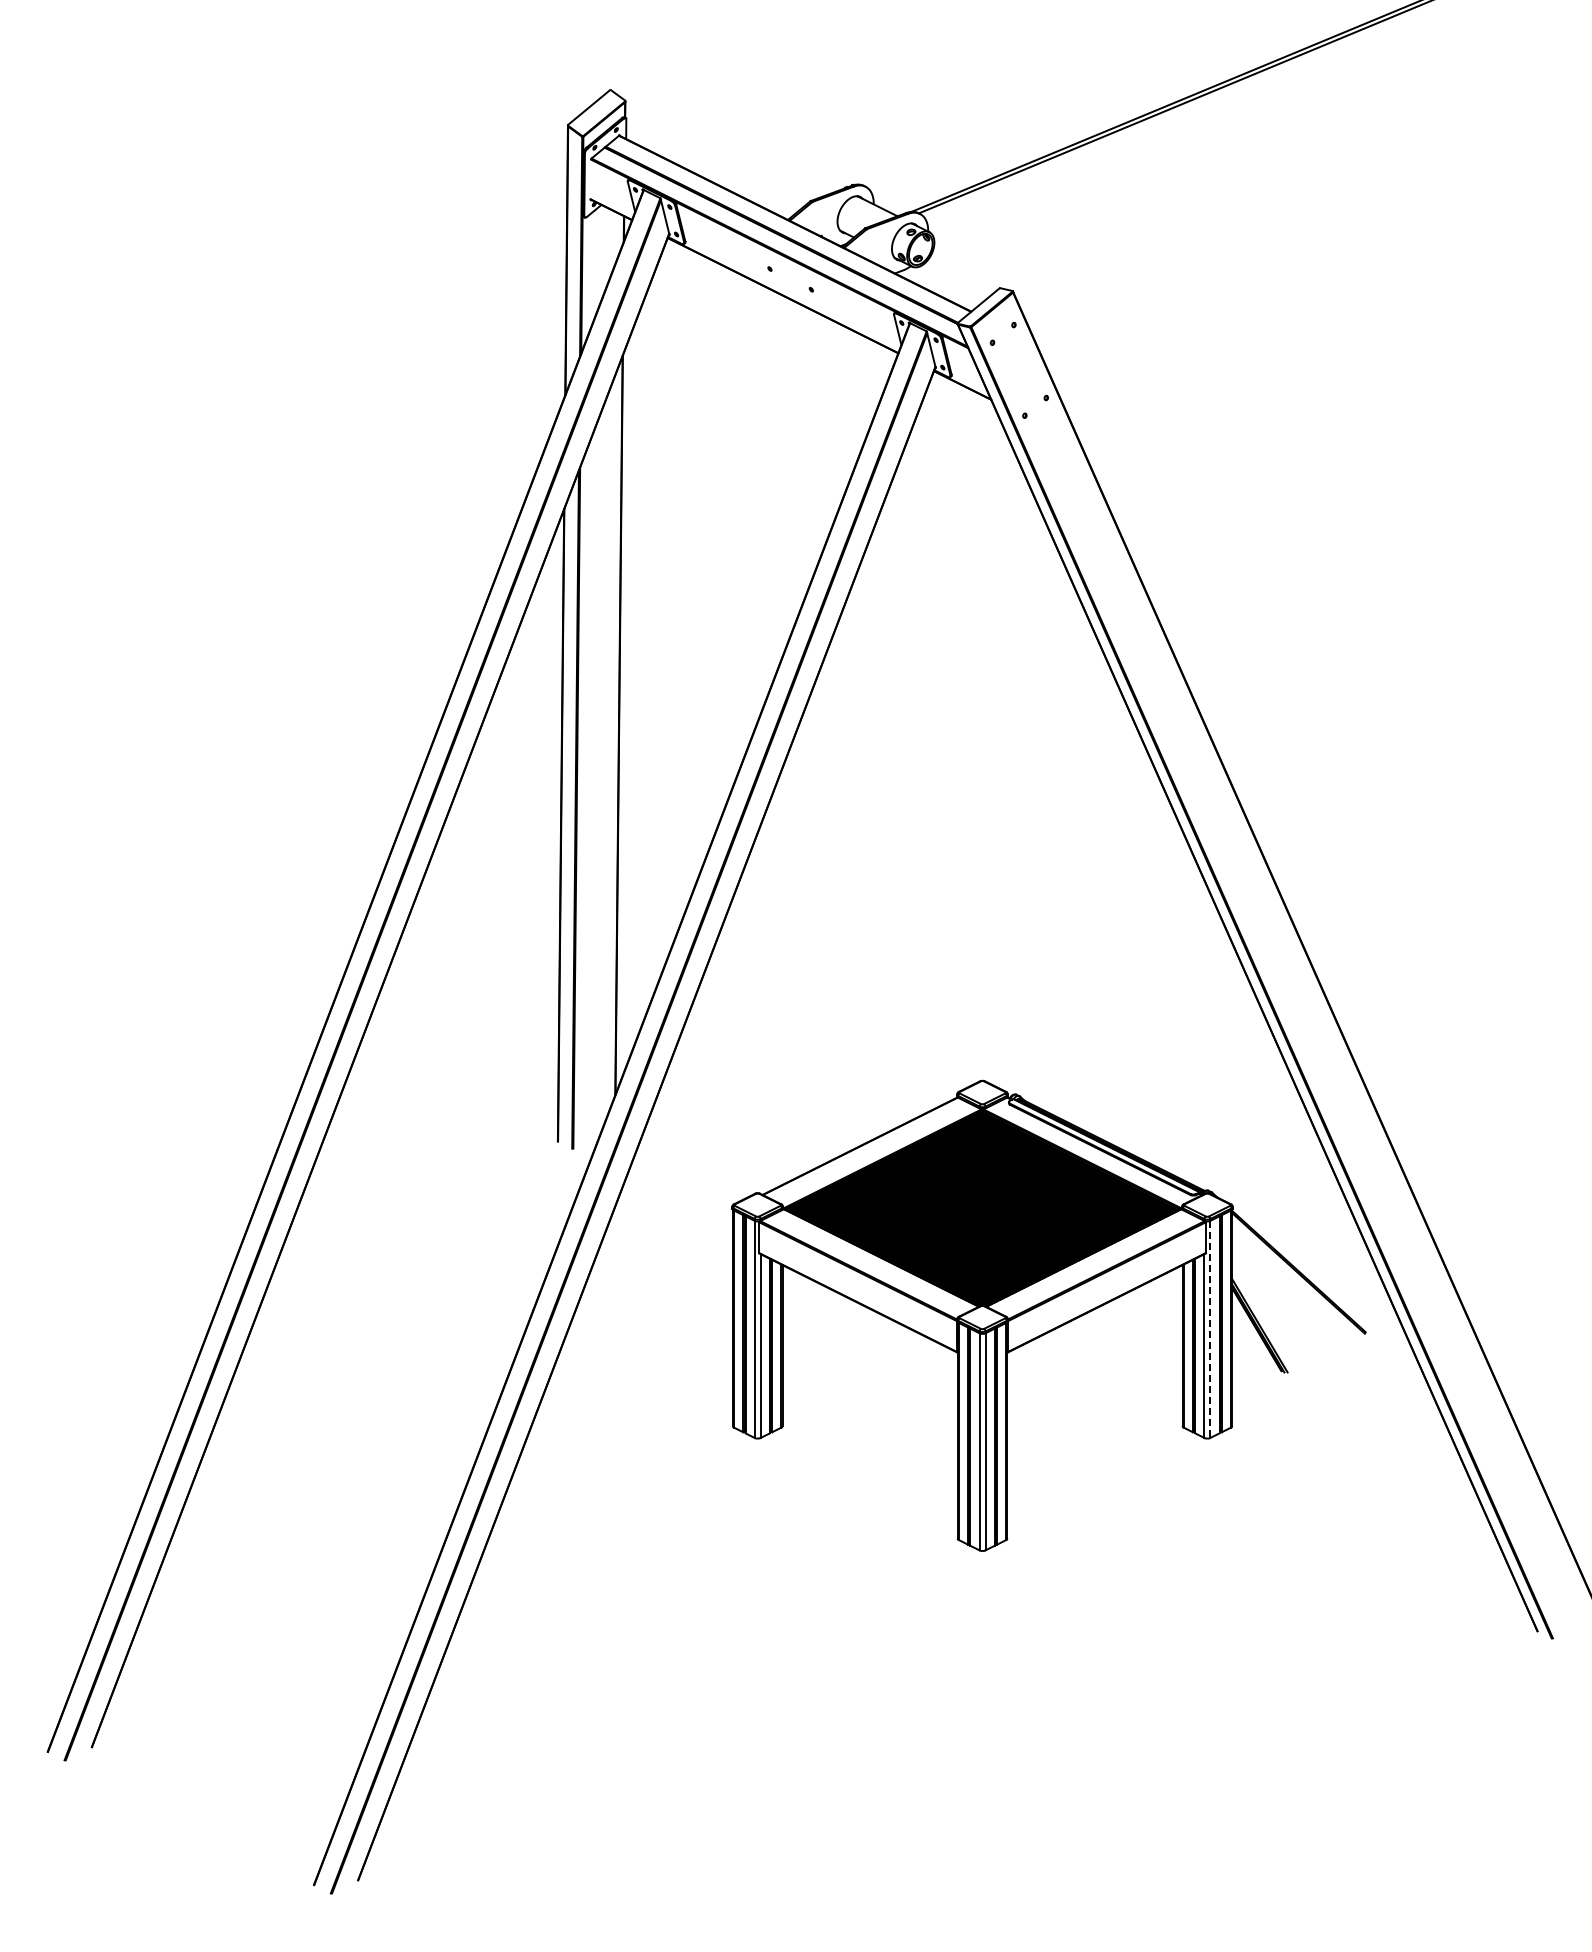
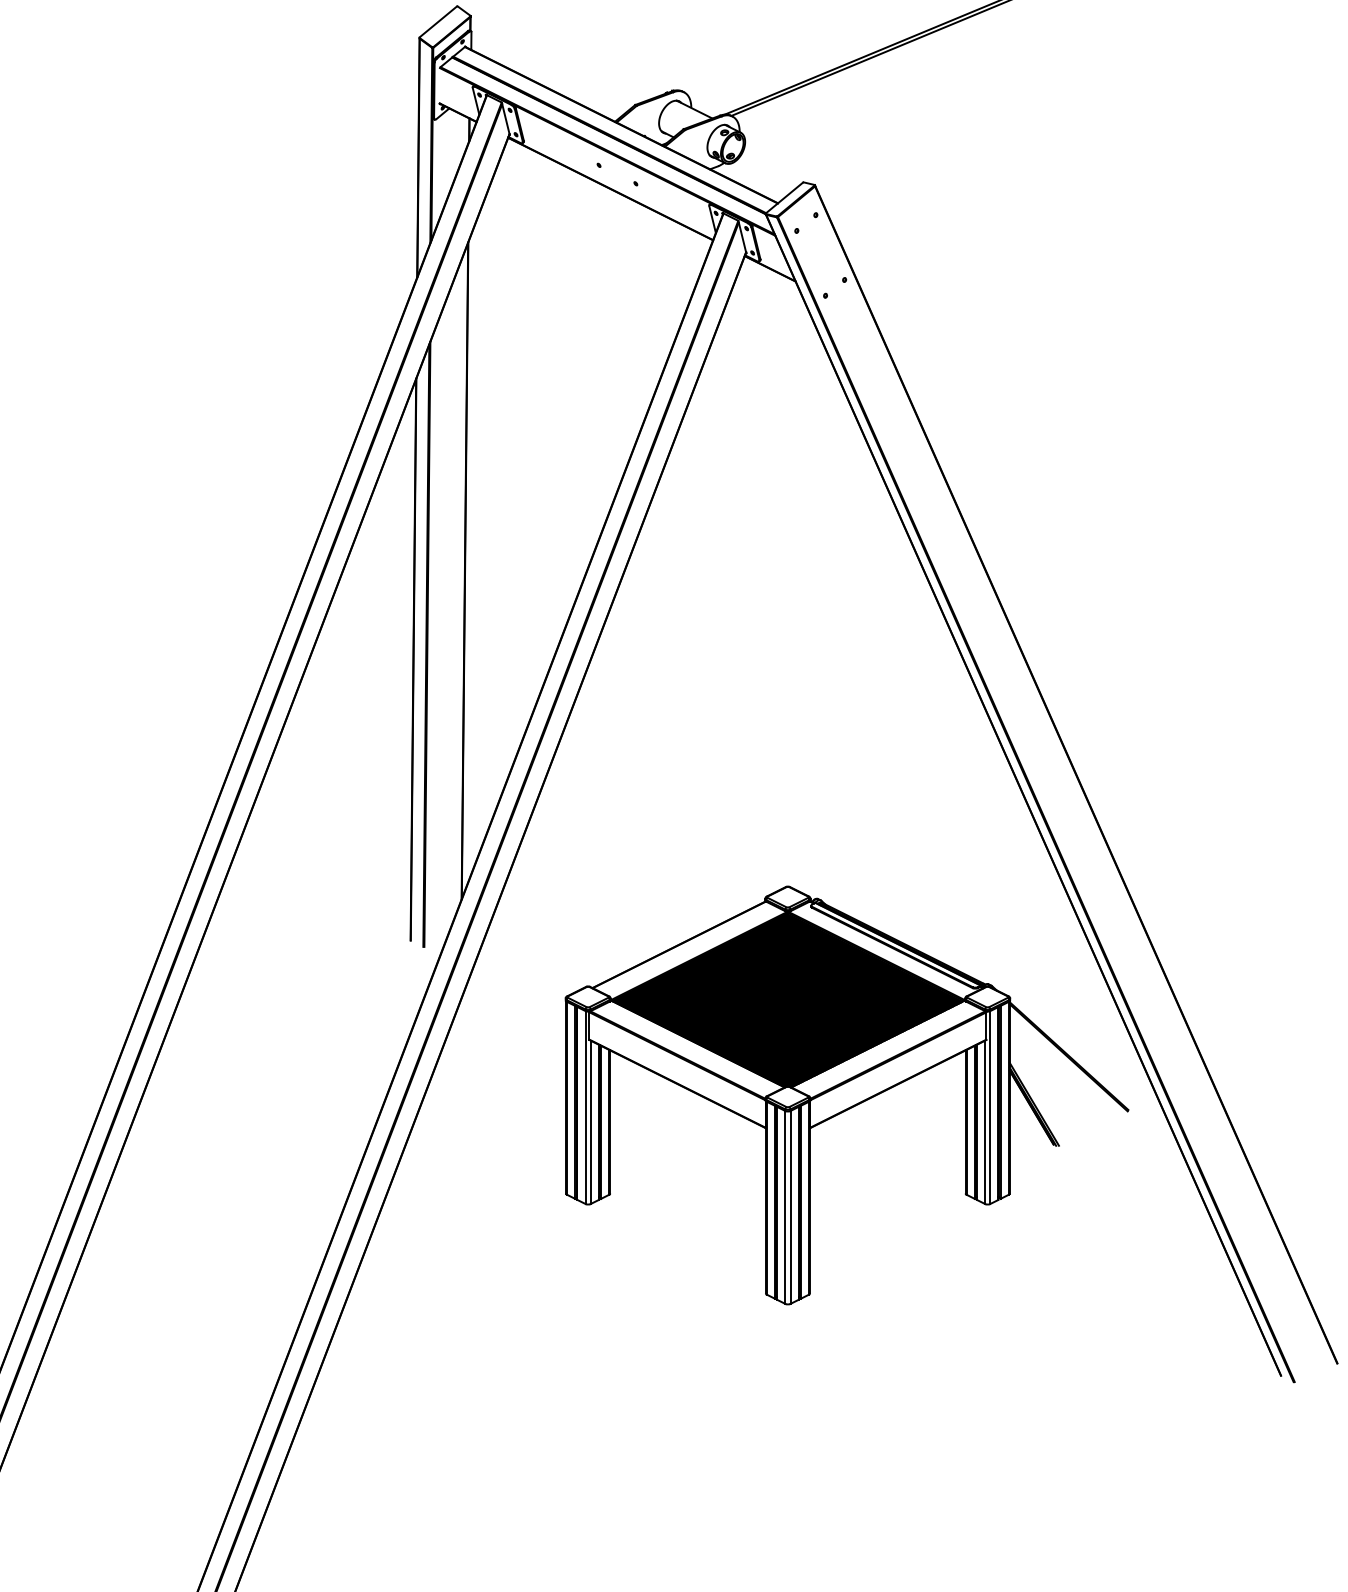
line: (1210, 1329) -> (990, 1107), dashed -> solid

